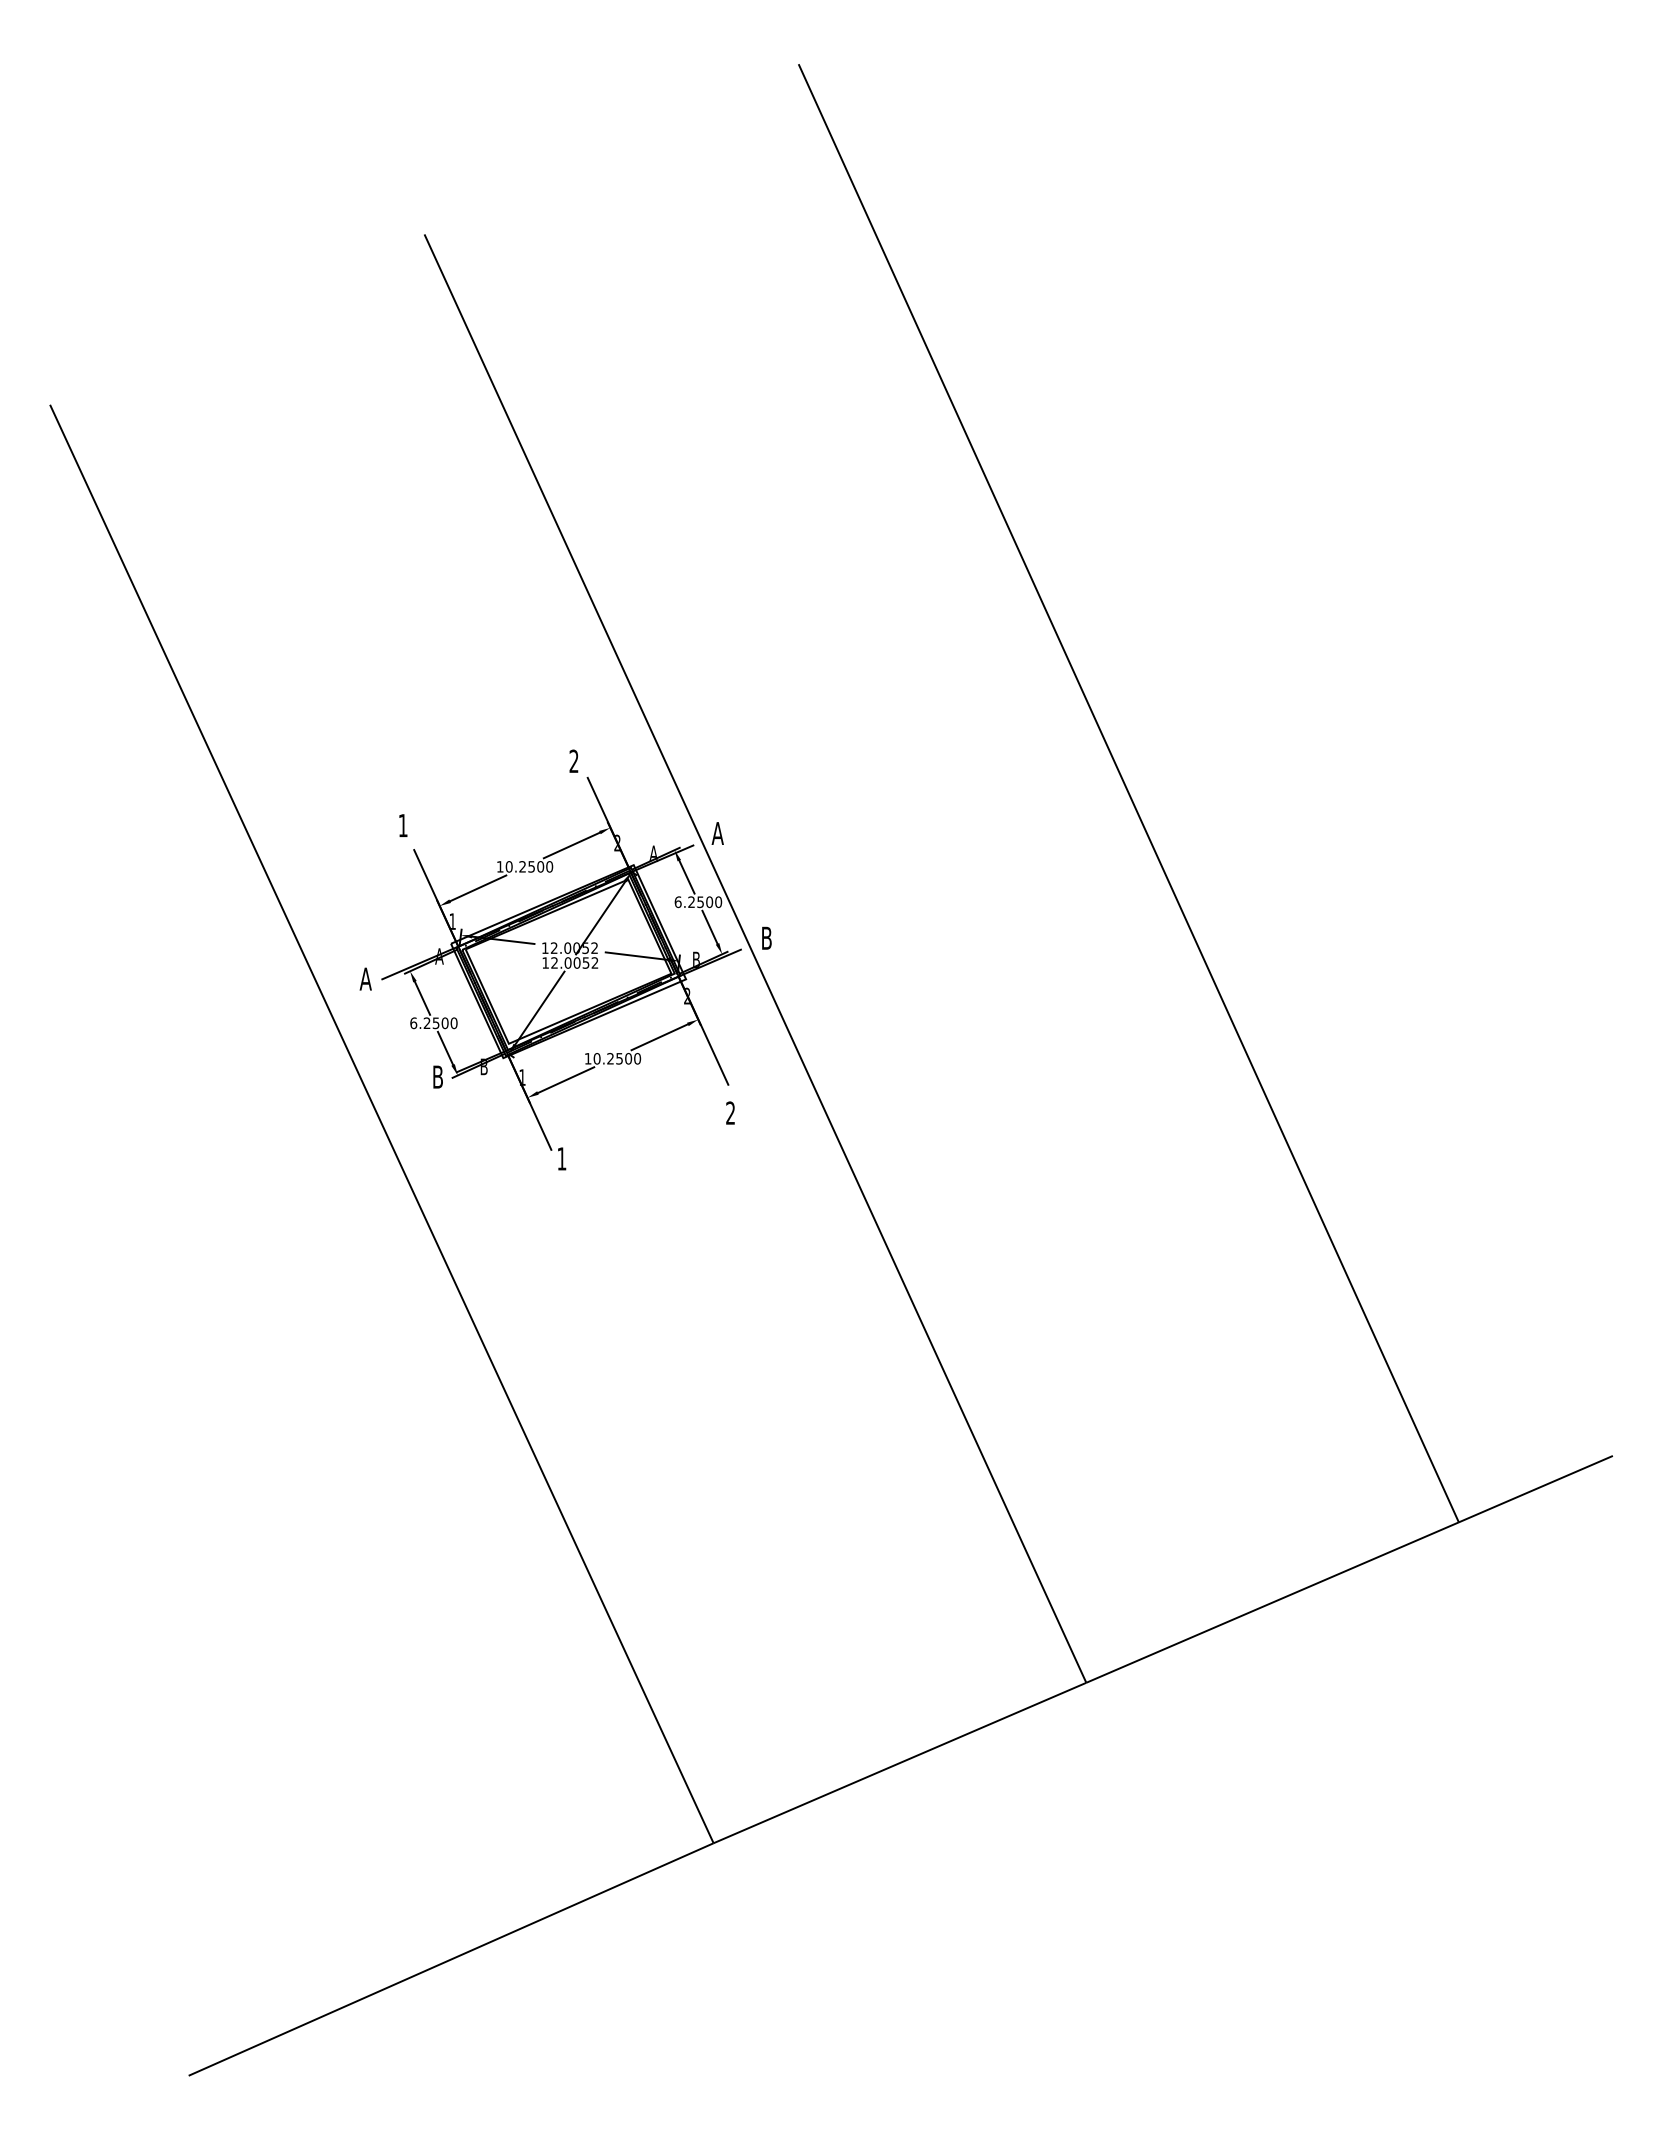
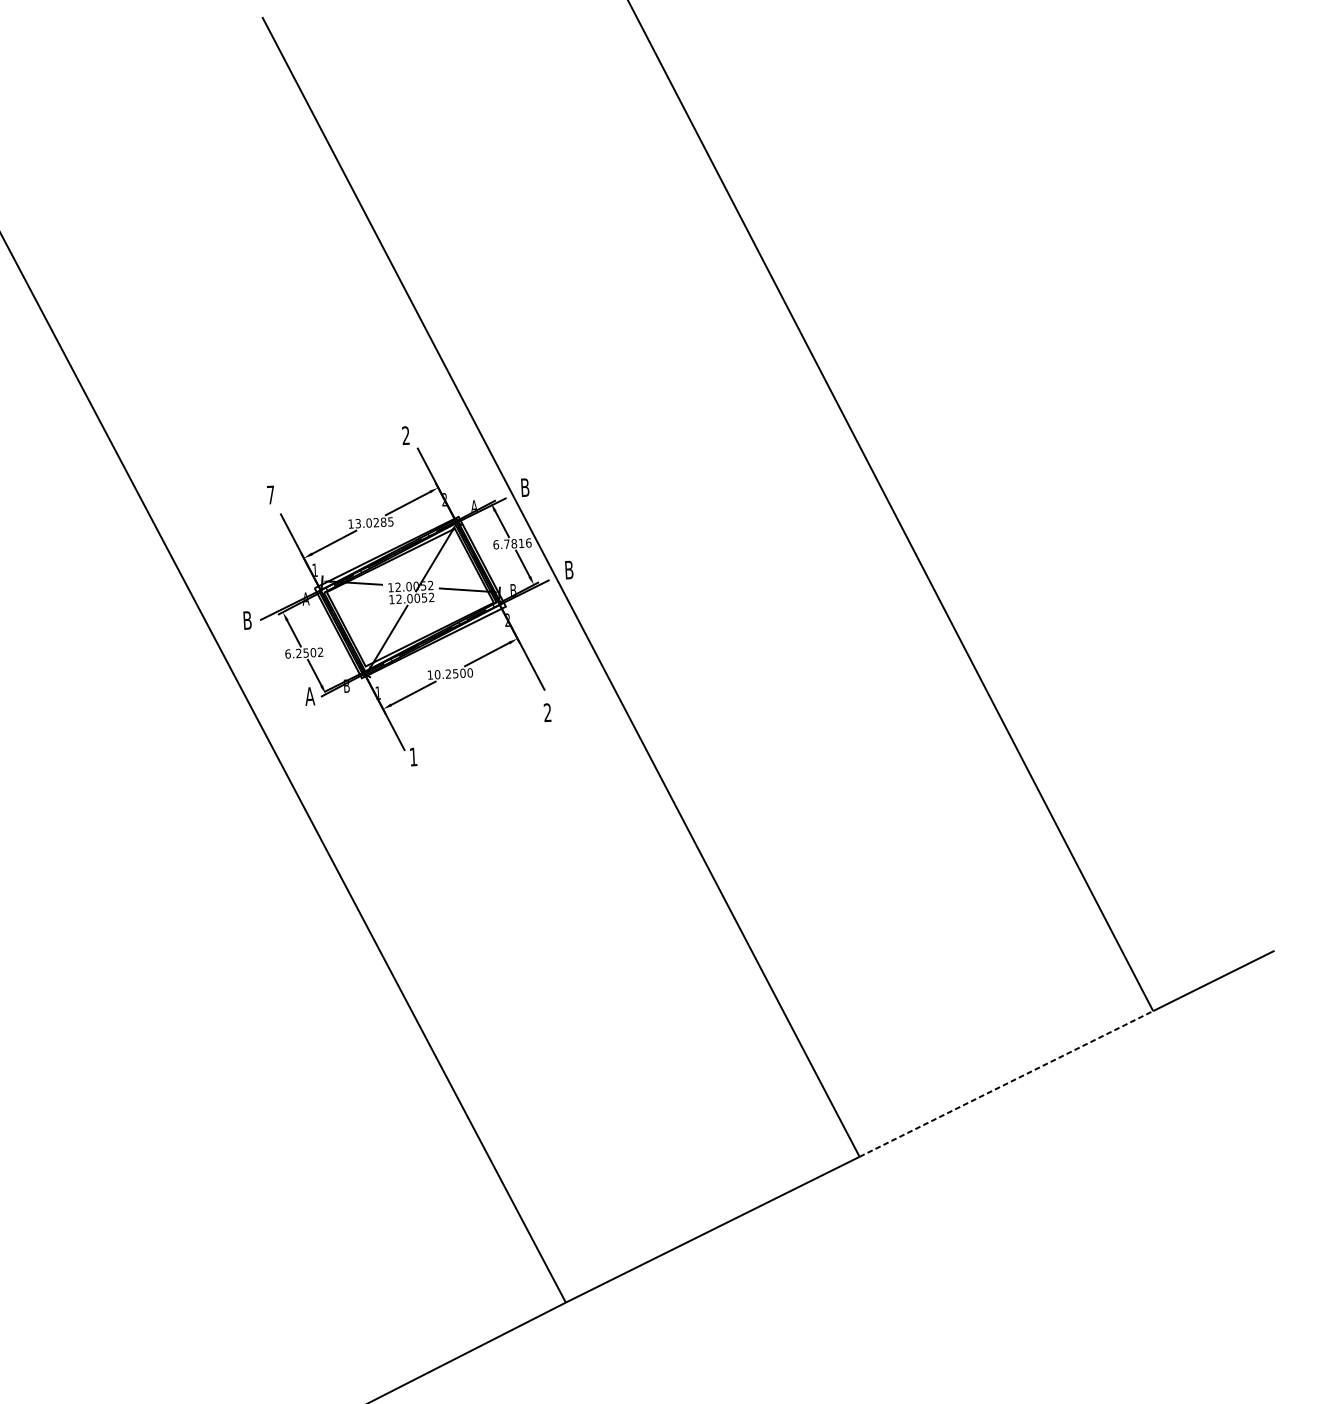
text: (402, 825) -> (270, 494), 1 -> 7
text: (717, 833) -> (524, 487), A -> B
text: (529, 866) -> (374, 522), 10.2500 -> 13.0285
text: (705, 902) -> (518, 543), 6.2500 -> 6.7816
text: (365, 978) -> (247, 620), A -> B
text: (453, 1023) -> (320, 652), 6.2500 -> 6.2502
text: (437, 1076) -> (309, 695), B -> A
line: (1272, 1602) -> (1006, 1083), solid -> dashed

